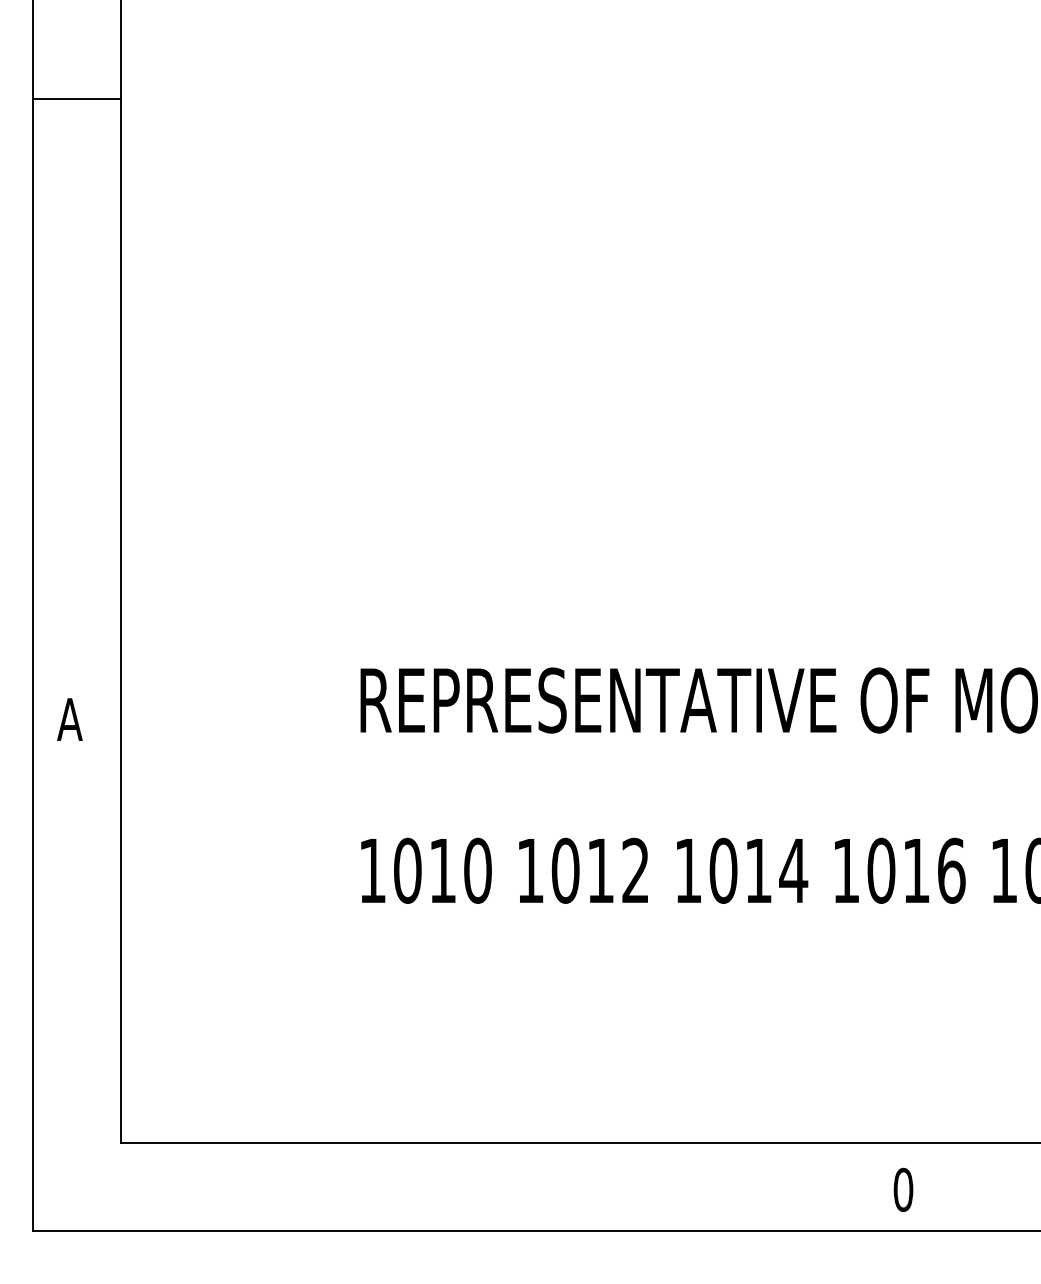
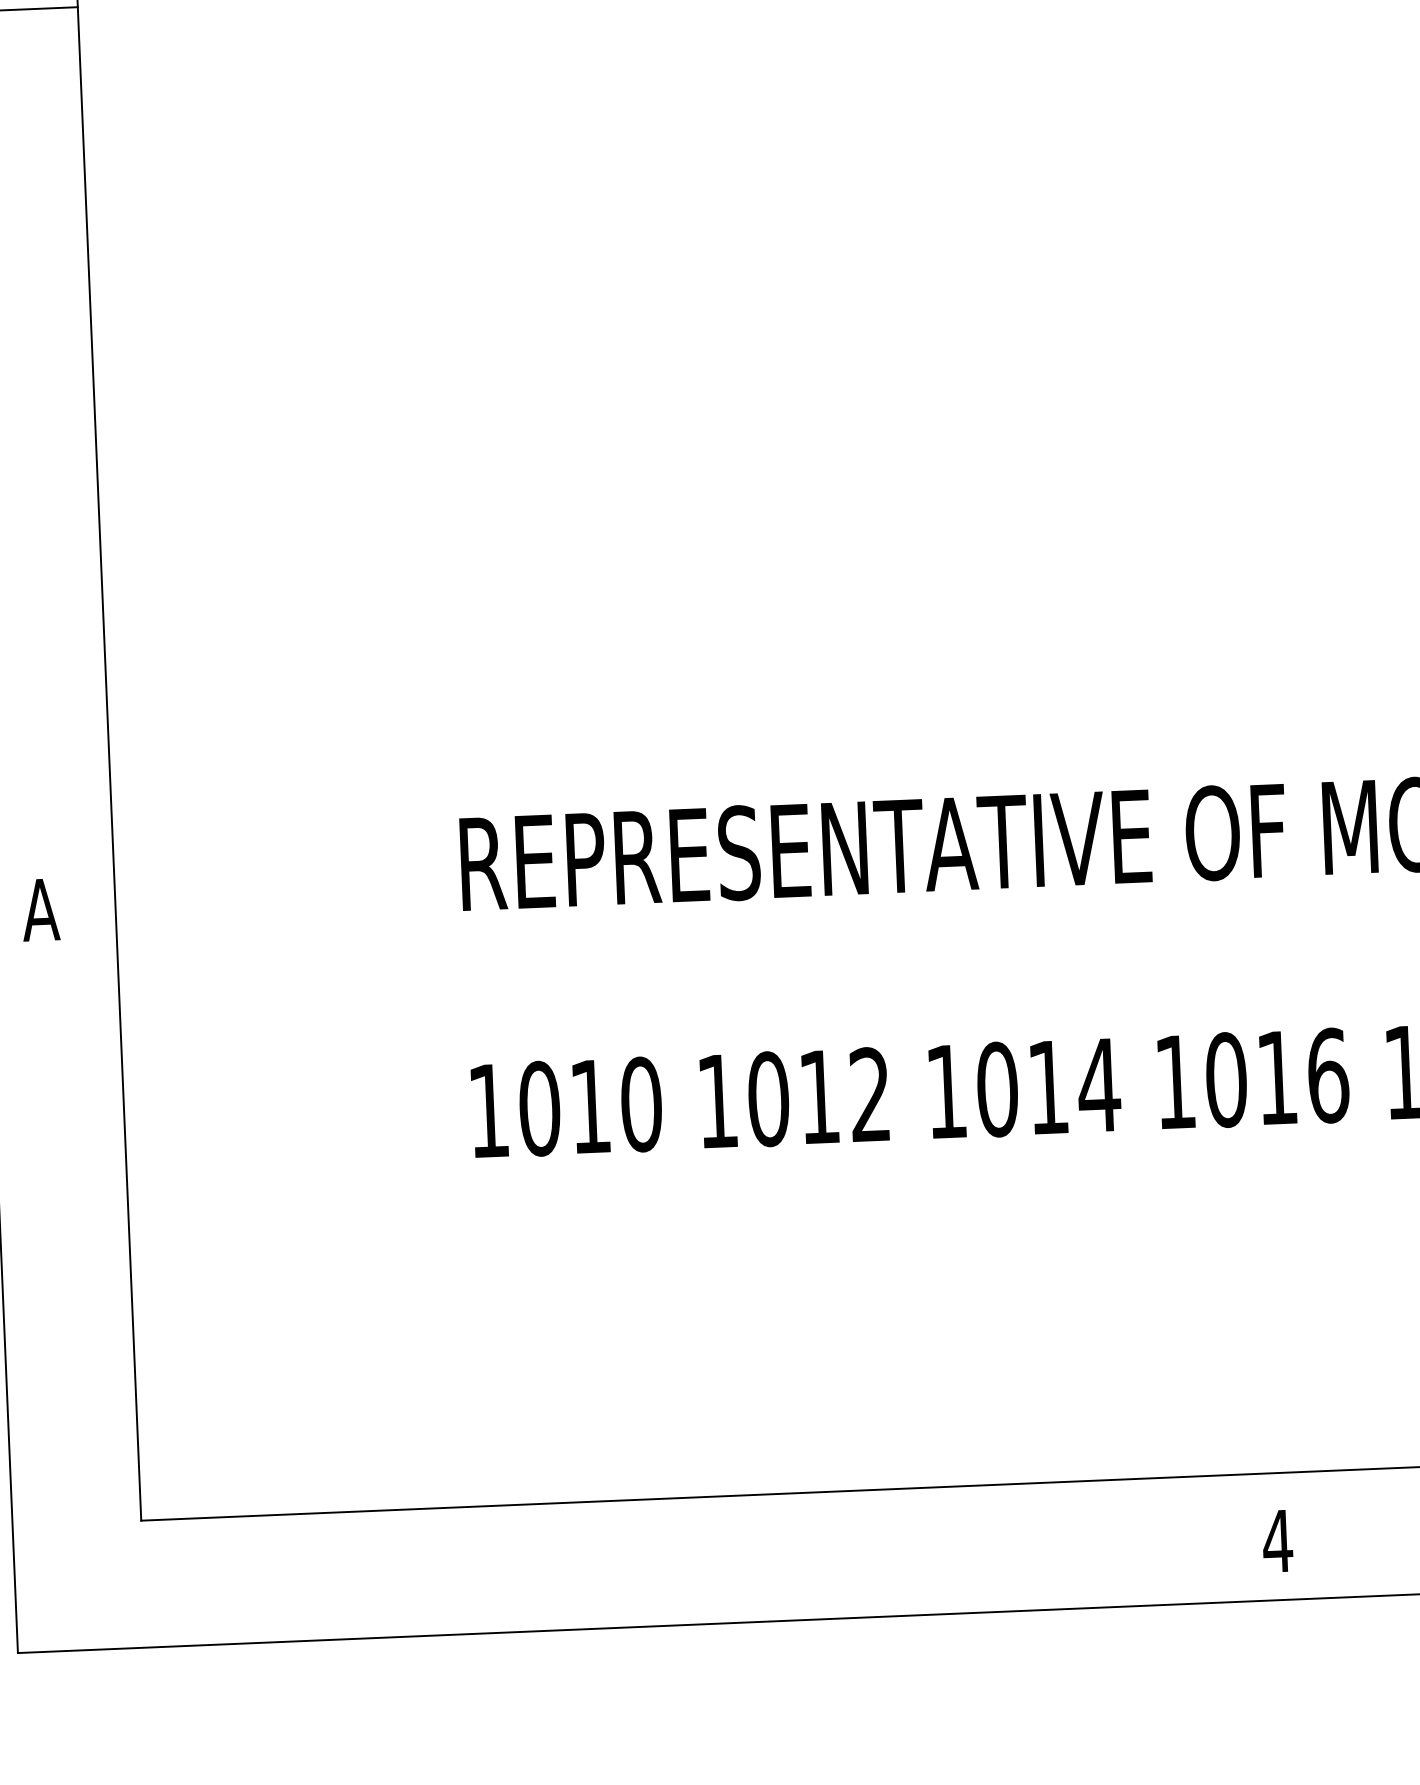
text: (903, 1189) -> (1277, 1540), 0 -> 4

